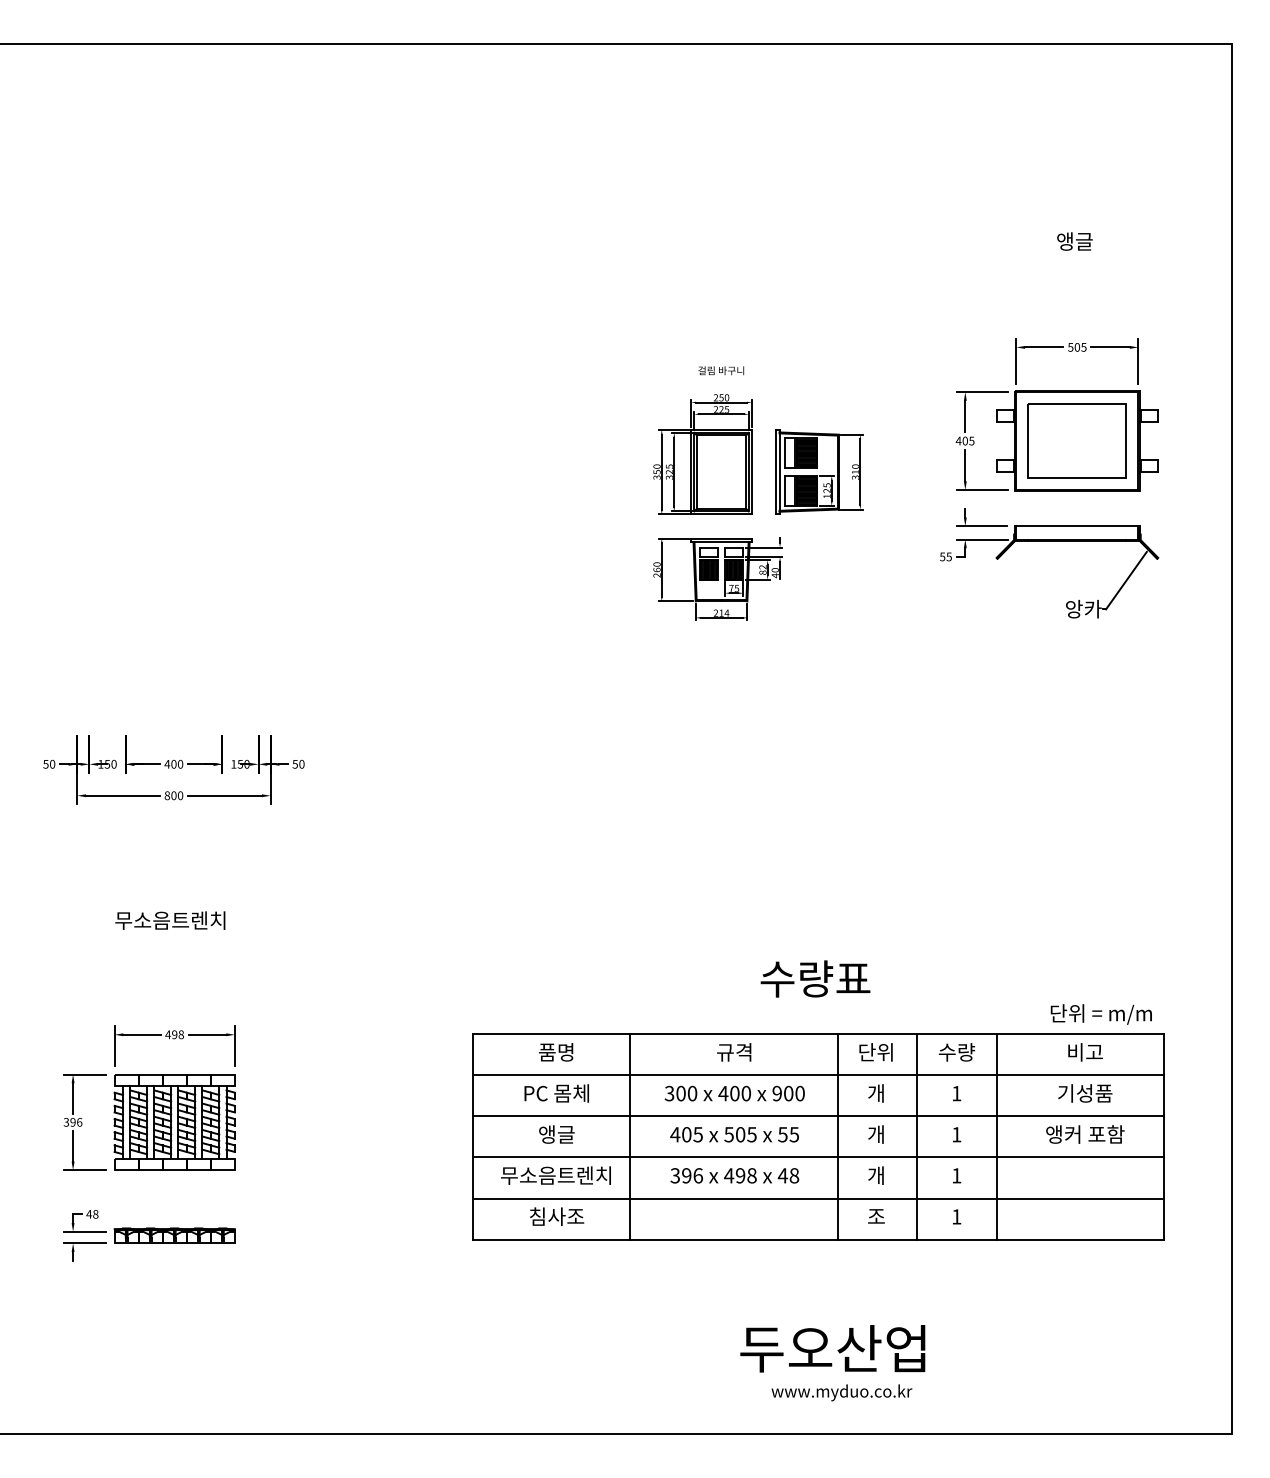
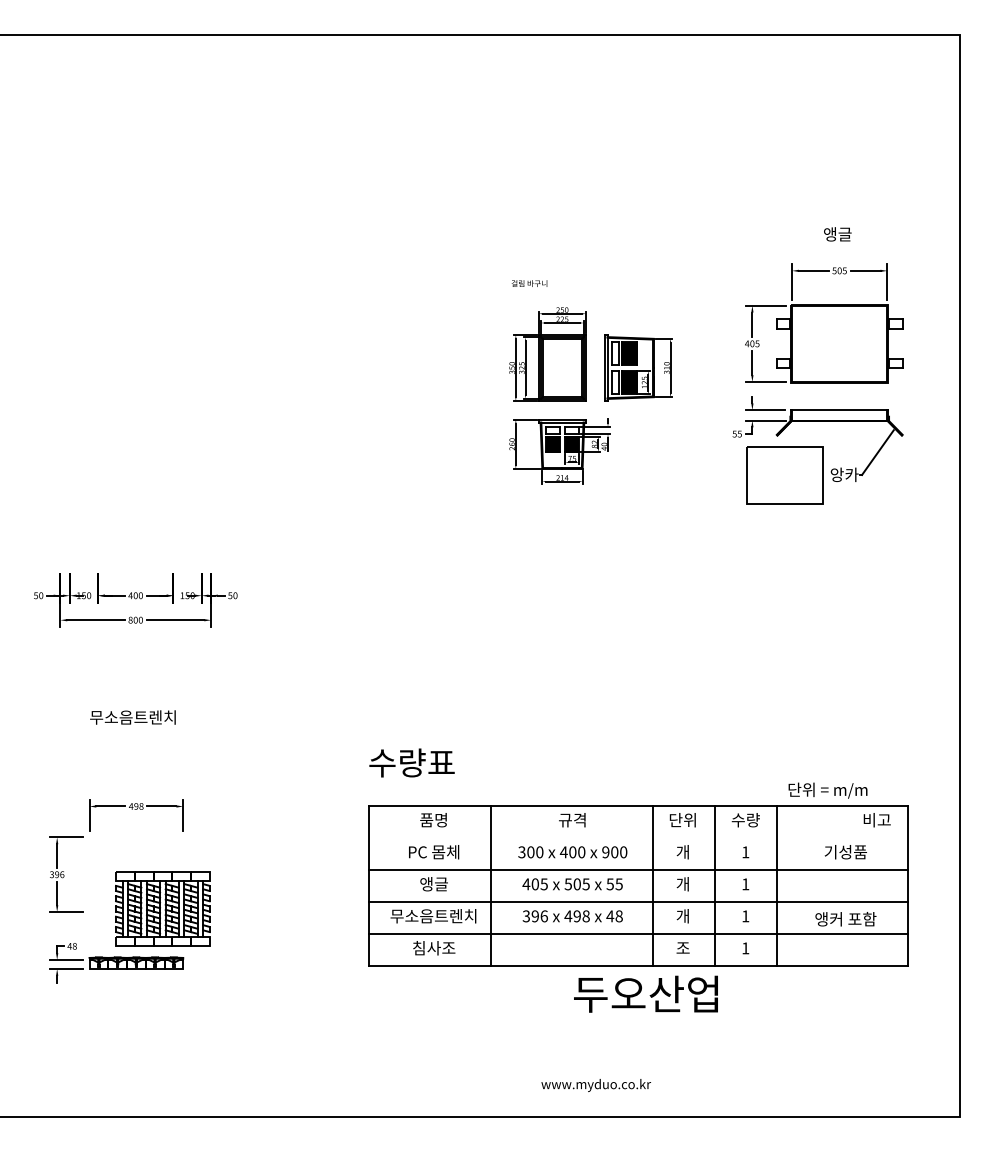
text: (1074, 241) -> (837, 234), moved
text: (721, 370) -> (529, 283), moved
part: (1076, 440) -> (784, 475), moved
text: (815, 978) -> (412, 762), moved
text: (1100, 1014) -> (827, 790), moved
text: (1085, 1052) -> (877, 820), moved
line: (818, 1075) -> (637, 838), removed
part: (174, 1122) -> (162, 909), moved
text: (1085, 1134) -> (846, 919), moved
text: (832, 1348) -> (645, 994), moved
text: (841, 1392) -> (595, 1085), moved

